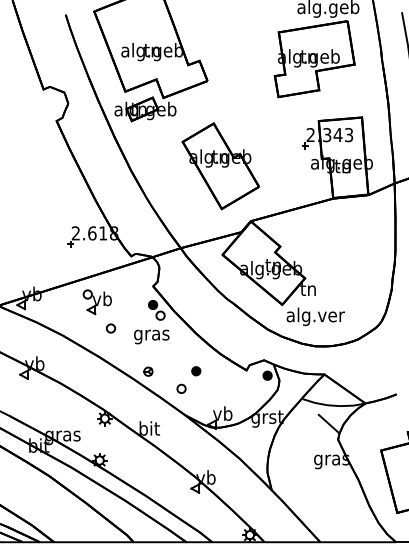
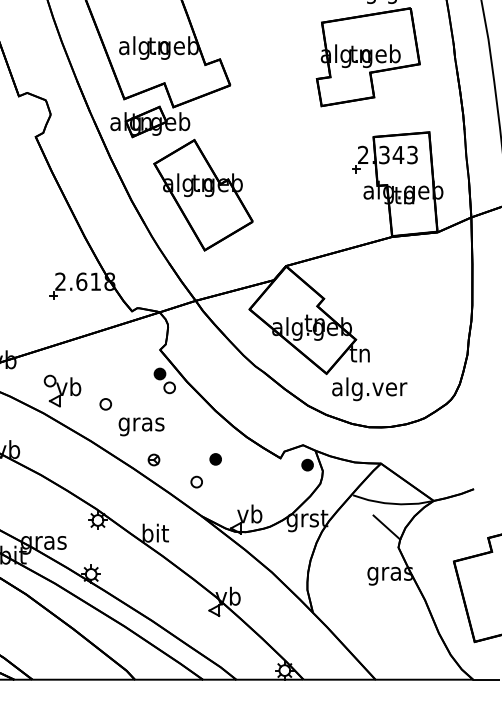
part: (220, 166) -> (203, 195), moved
part: (96, 302) -> (61, 391), moved
text: (151, 336) -> (141, 426), moved

